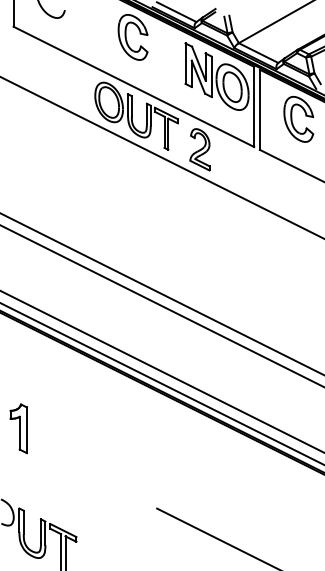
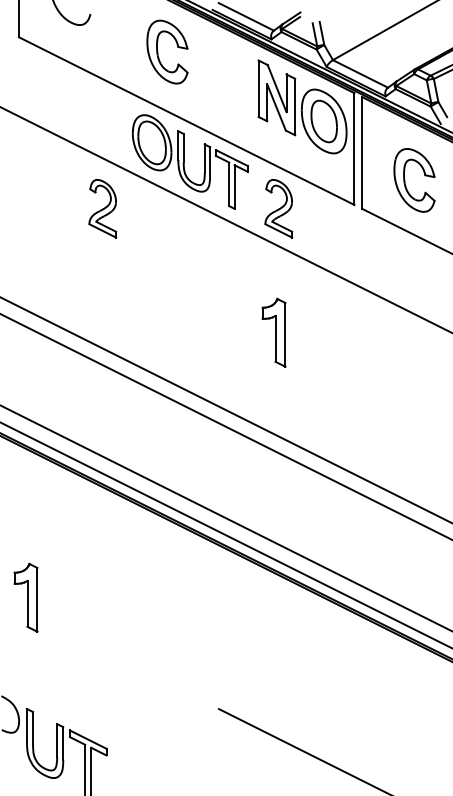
part: (126, 36) -> (158, 51), moved
part: (292, 119) -> (405, 180), moved
part: (73, 149) -> (102, 208), added
part: (196, 238) -> (273, 332), added

